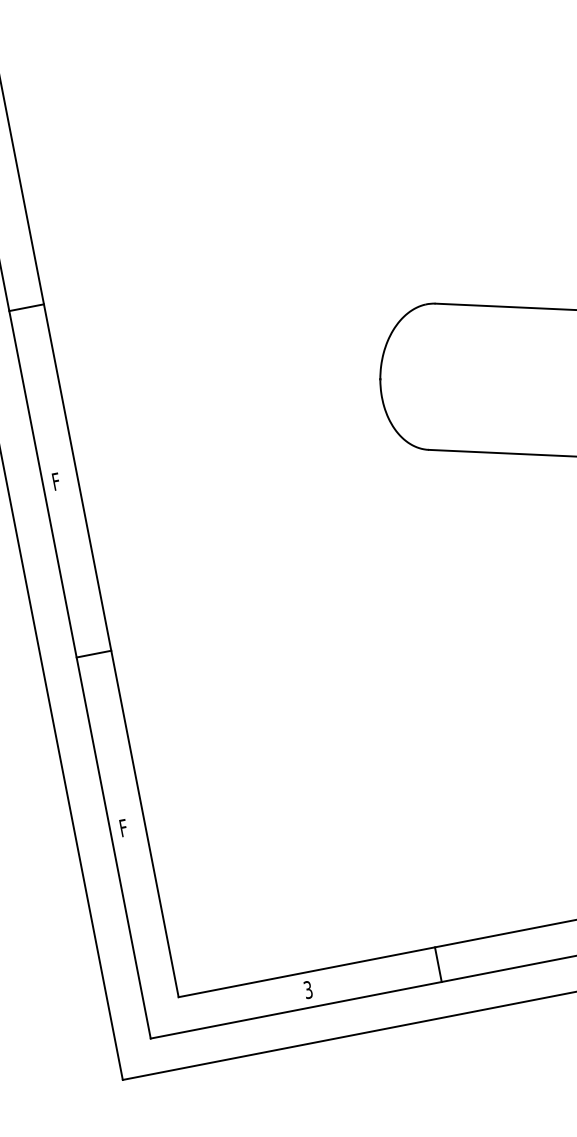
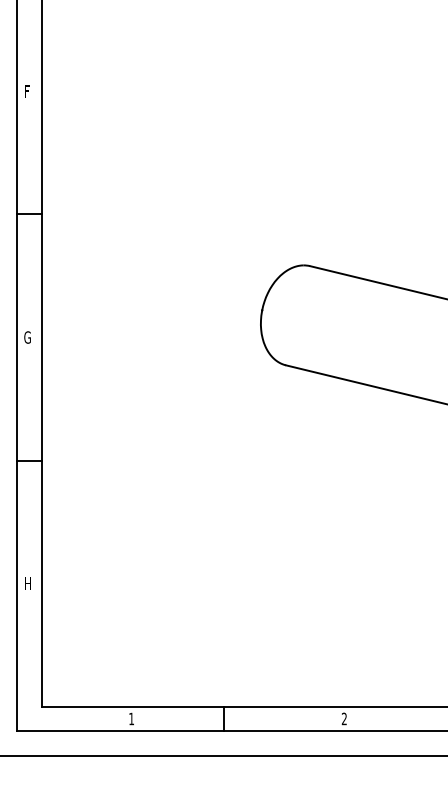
text: (57, 481) -> (27, 337), F -> G
text: (126, 827) -> (28, 583), F -> H
text: (307, 989) -> (131, 718), 3 -> 1

